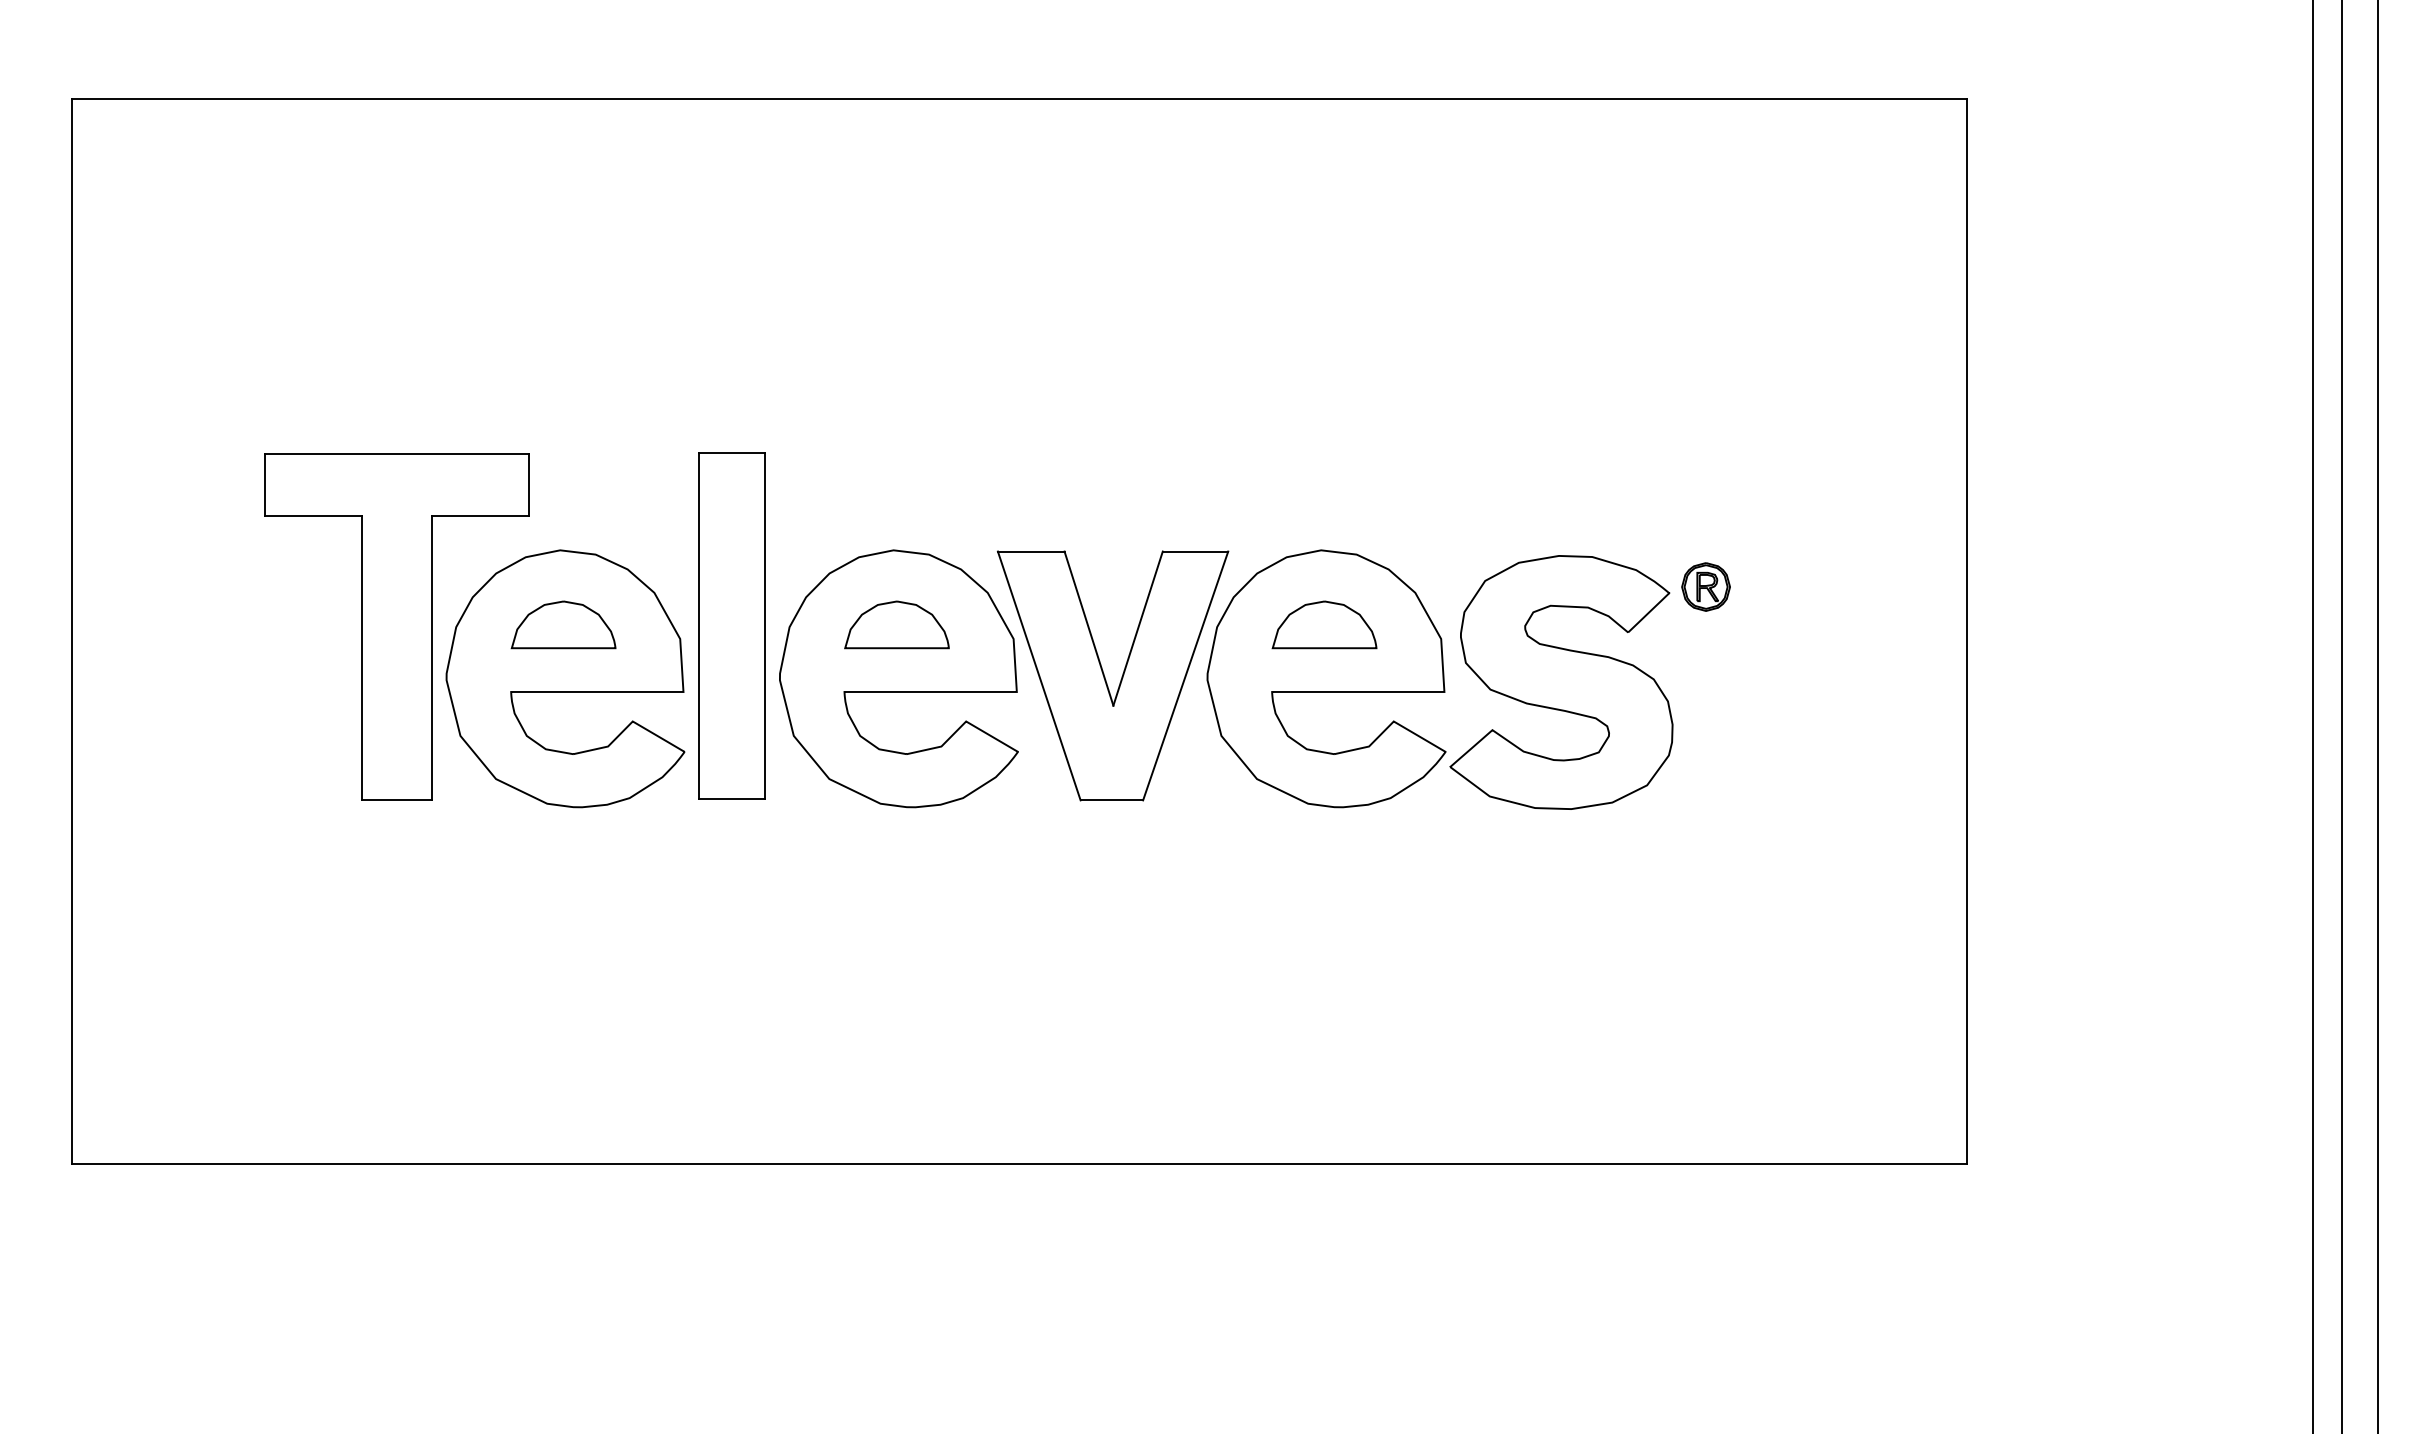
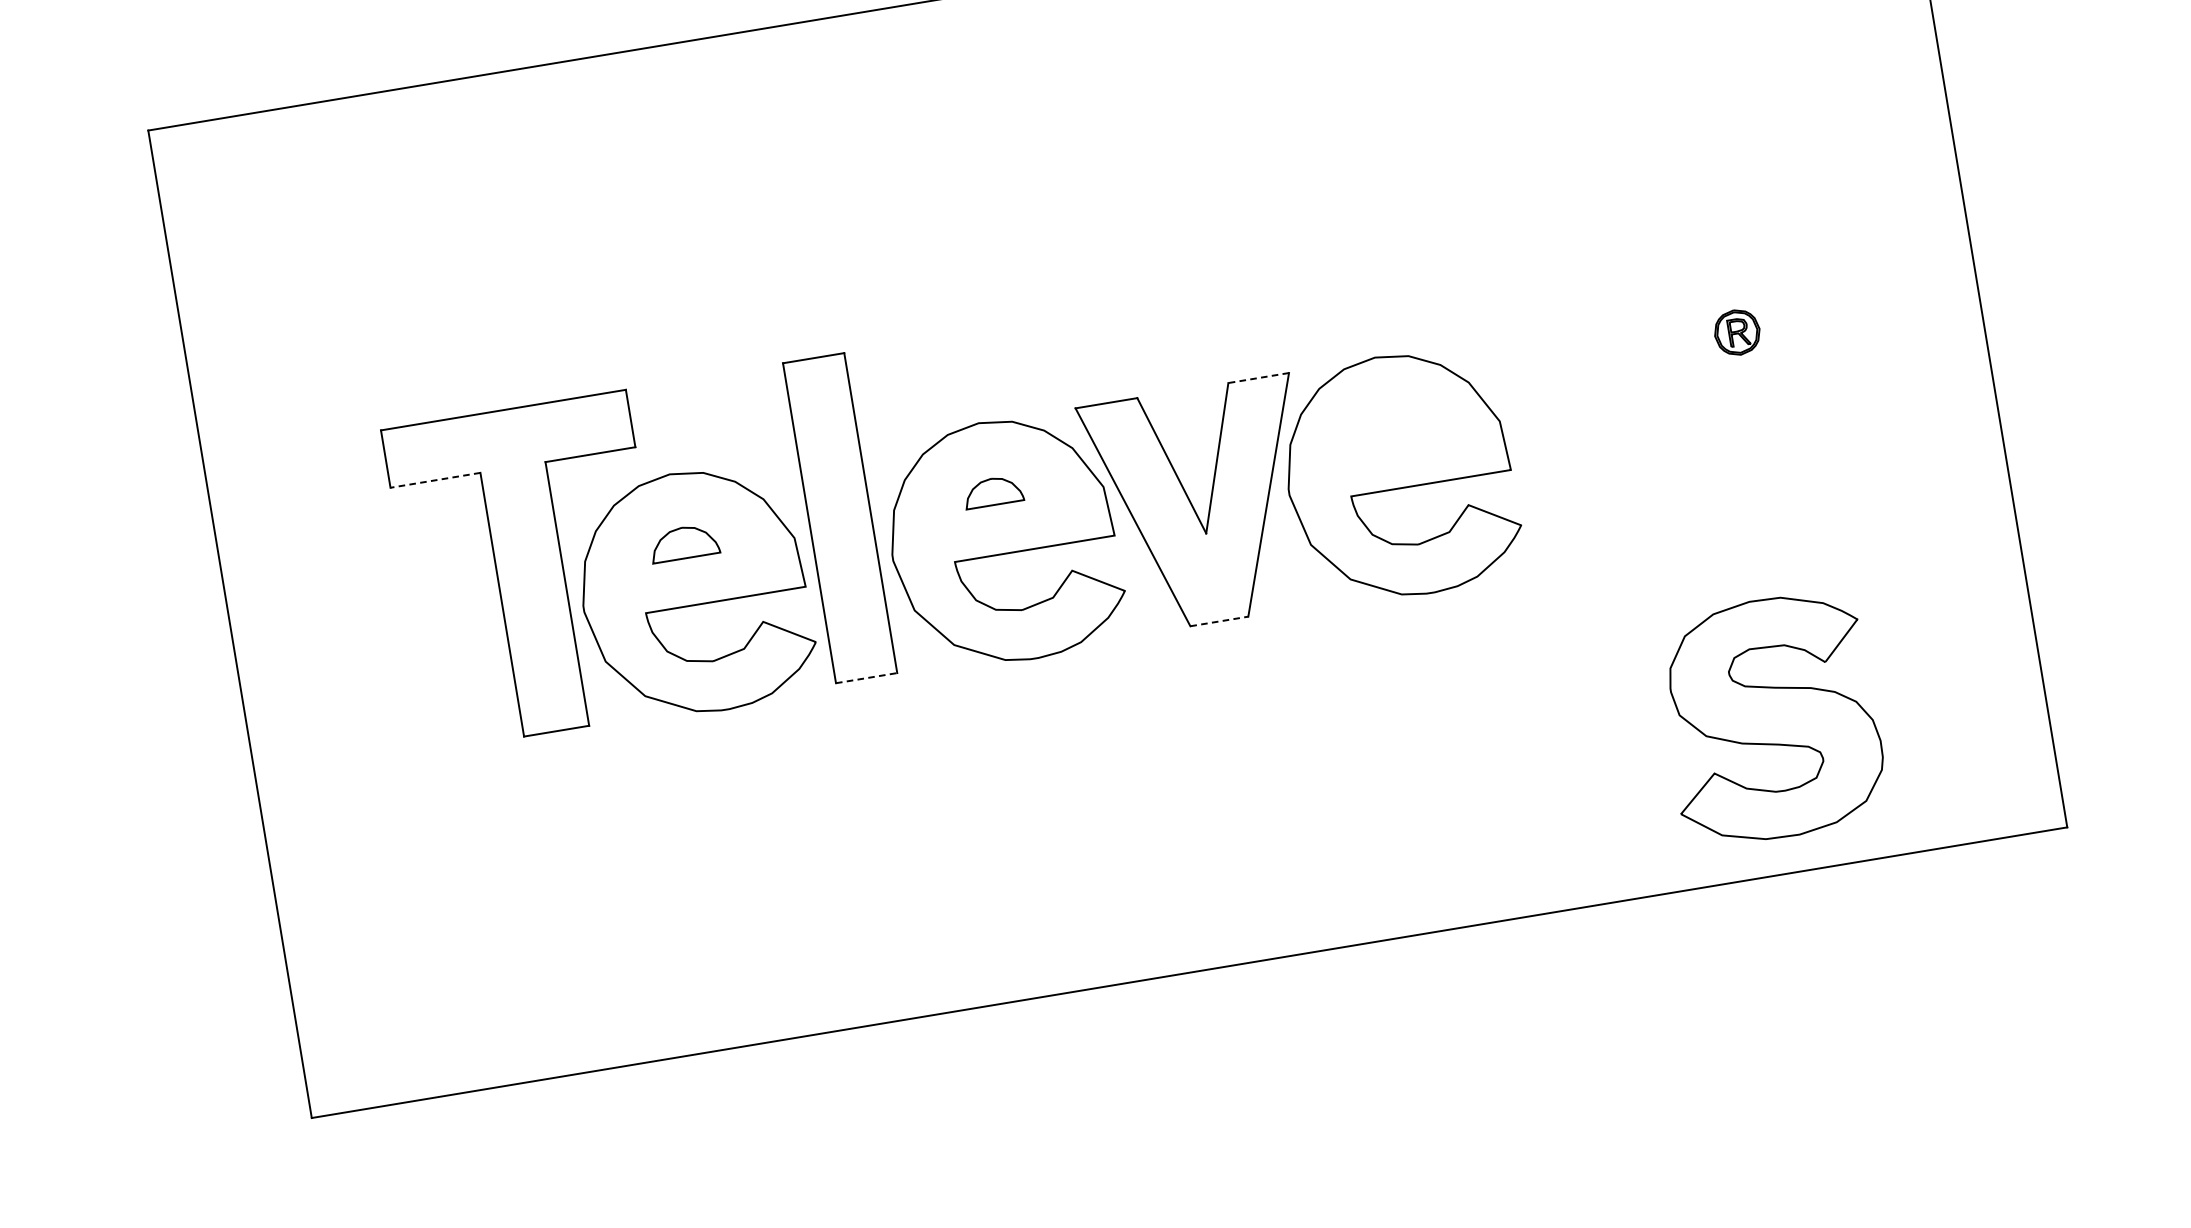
line: (313, 515) -> (435, 479), solid -> dashed
line: (1195, 551) -> (1258, 377), solid -> dashed
part: (563, 624) -> (684, 542), size x0.7
part: (896, 624) -> (992, 491), size x0.6
part: (1324, 624) -> (1389, 425), removed
part: (1561, 682) -> (1771, 718), moved
line: (732, 798) -> (867, 677), solid -> dashed
line: (1112, 800) -> (1219, 621), solid -> dashed

